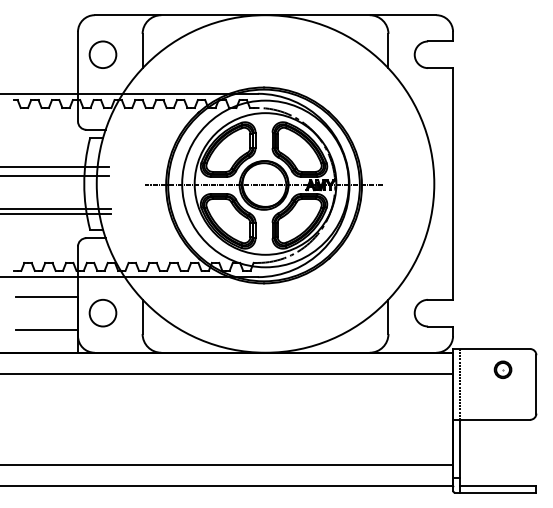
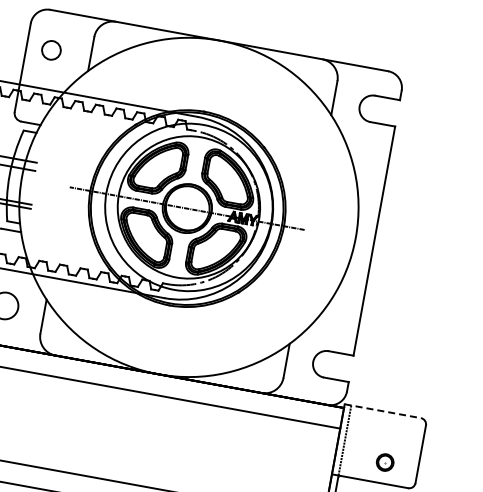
circle: (102, 54) -> (50, 50), size x0.7
line: (491, 349) -> (382, 411), solid -> dashed
part: (502, 369) -> (384, 462), moved

